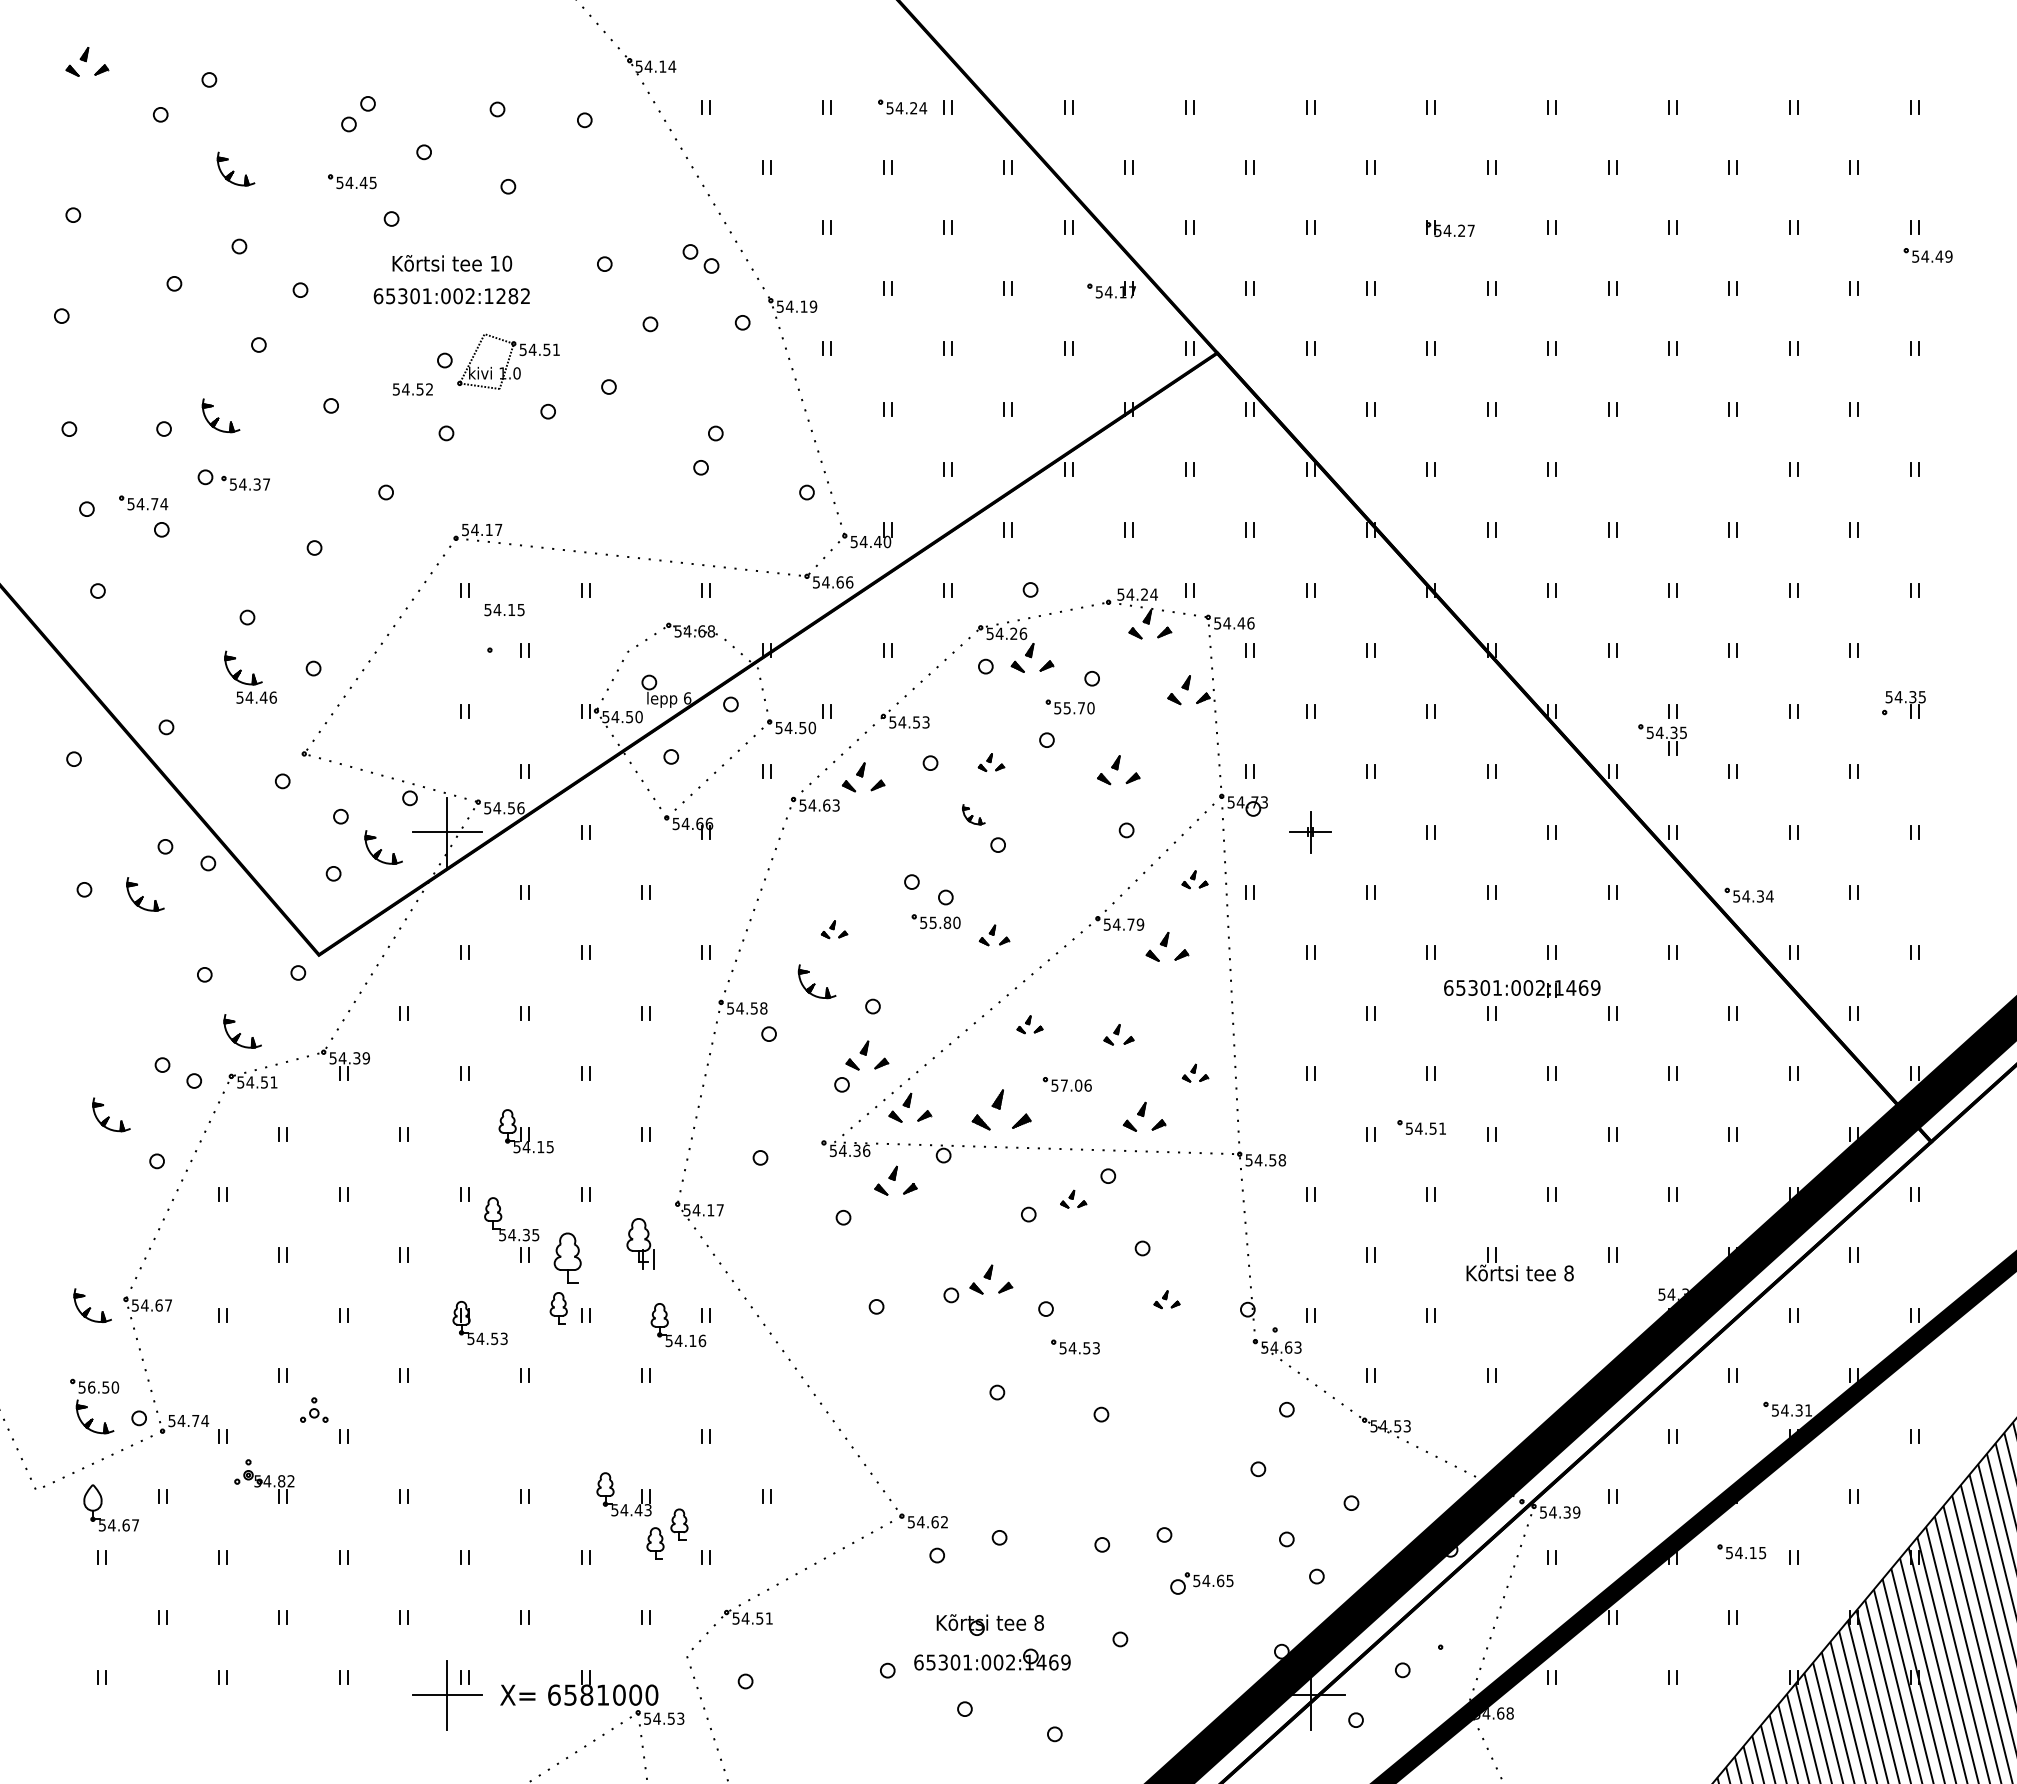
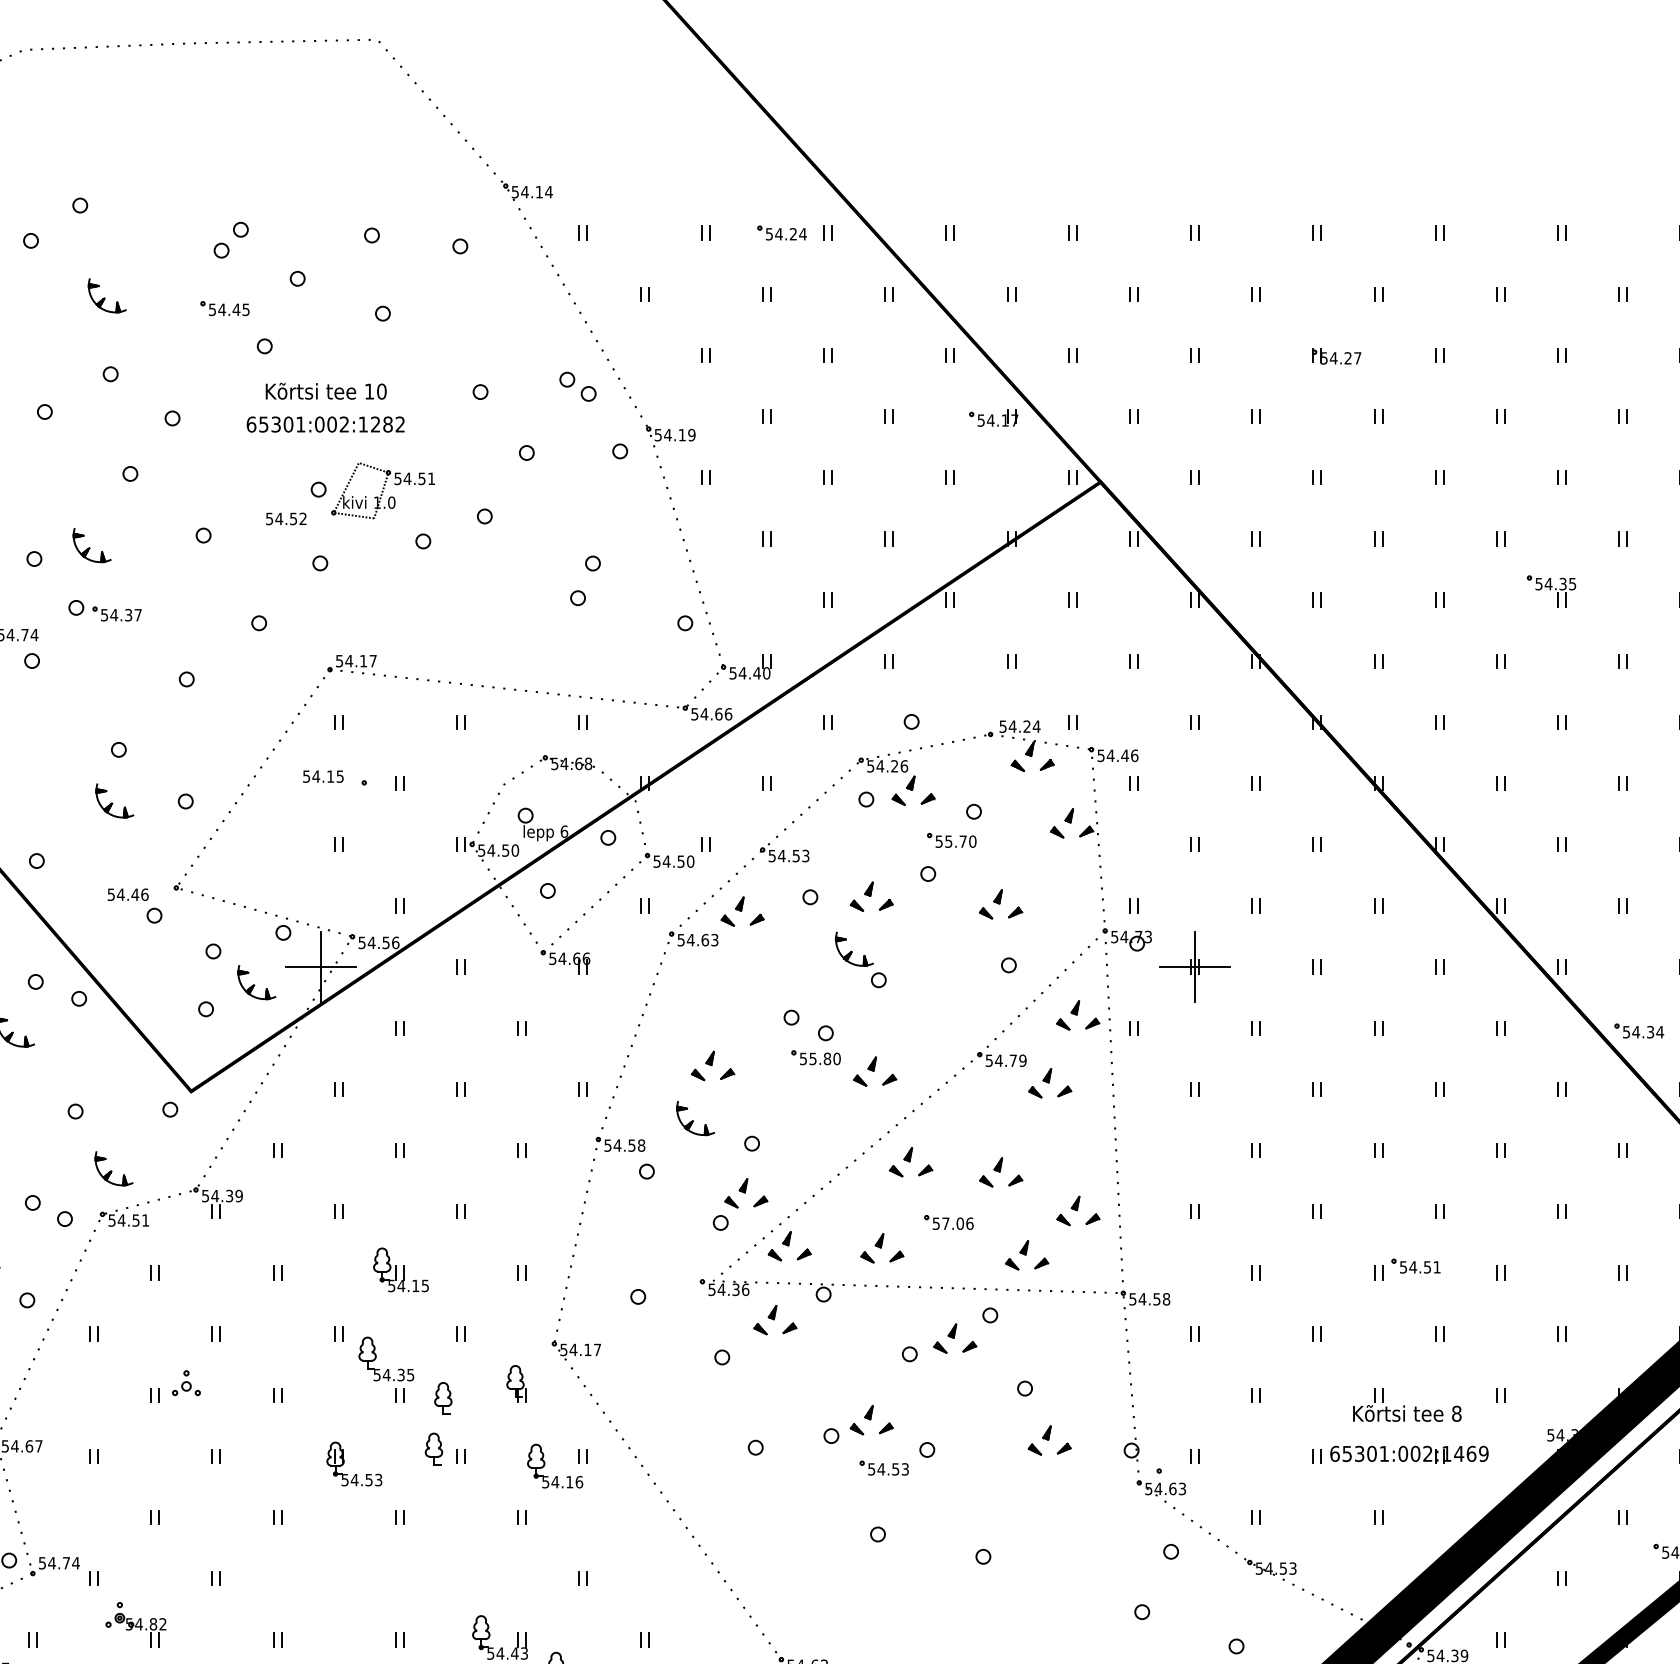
text: (504, 610) -> (323, 777), moved
text: (256, 697) -> (127, 894), moved
part: (1662, 739) -> (1551, 590), moved
part: (991, 762) -> (872, 896), size x1.67
part: (973, 814) -> (853, 949), size x1.67
part: (1310, 832) -> (1195, 967), size x1.67
part: (1194, 879) -> (1077, 1015), size x1.67
part: (834, 929) -> (713, 1065), size x1.67
part: (994, 935) -> (875, 1071), size x1.43
part: (1522, 988) -> (1409, 1454), moved
part: (1029, 1024) -> (910, 1161), size x1.67
part: (1118, 1034) -> (1000, 1171), size x1.43
part: (1195, 1073) -> (1078, 1211), size x1.67
part: (1001, 1109) -> (882, 1247), size x0.71
part: (1421, 1127) -> (1415, 1266), moved
part: (1073, 1199) -> (955, 1339), size x1.67
part: (640, 1243) -> (516, 1383), size x0.71
part: (568, 1258) -> (443, 1398), size x0.62
part: (1166, 1299) -> (1049, 1440), size x1.67
part: (1075, 1346) -> (884, 1467), moved
part: (314, 1409) -> (186, 1382), moved

